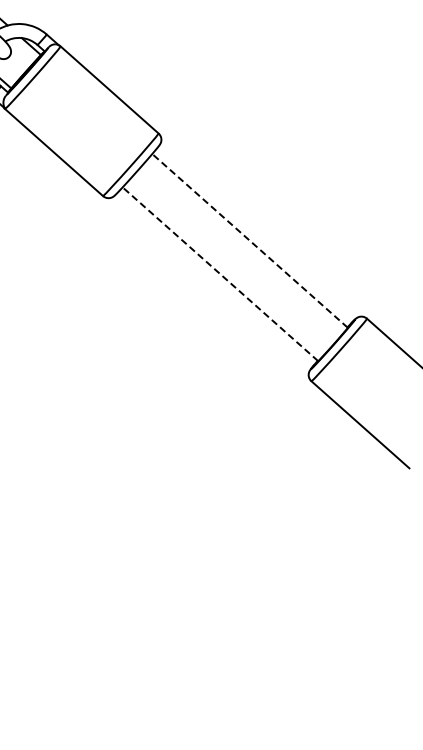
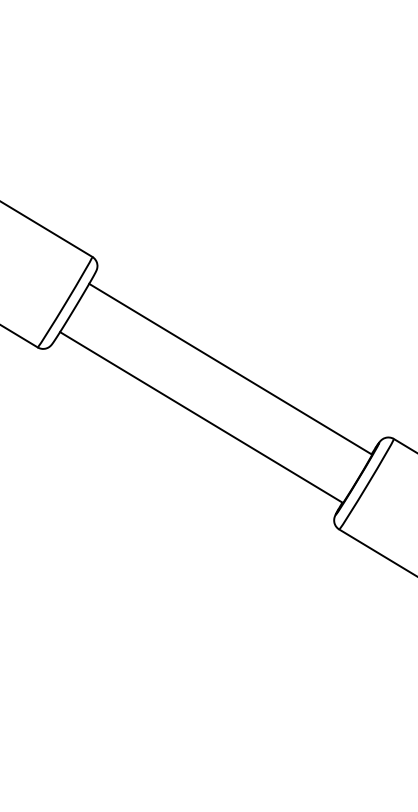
line: (250, 240) -> (231, 368), dashed -> solid
line: (220, 274) -> (201, 417), dashed -> solid

